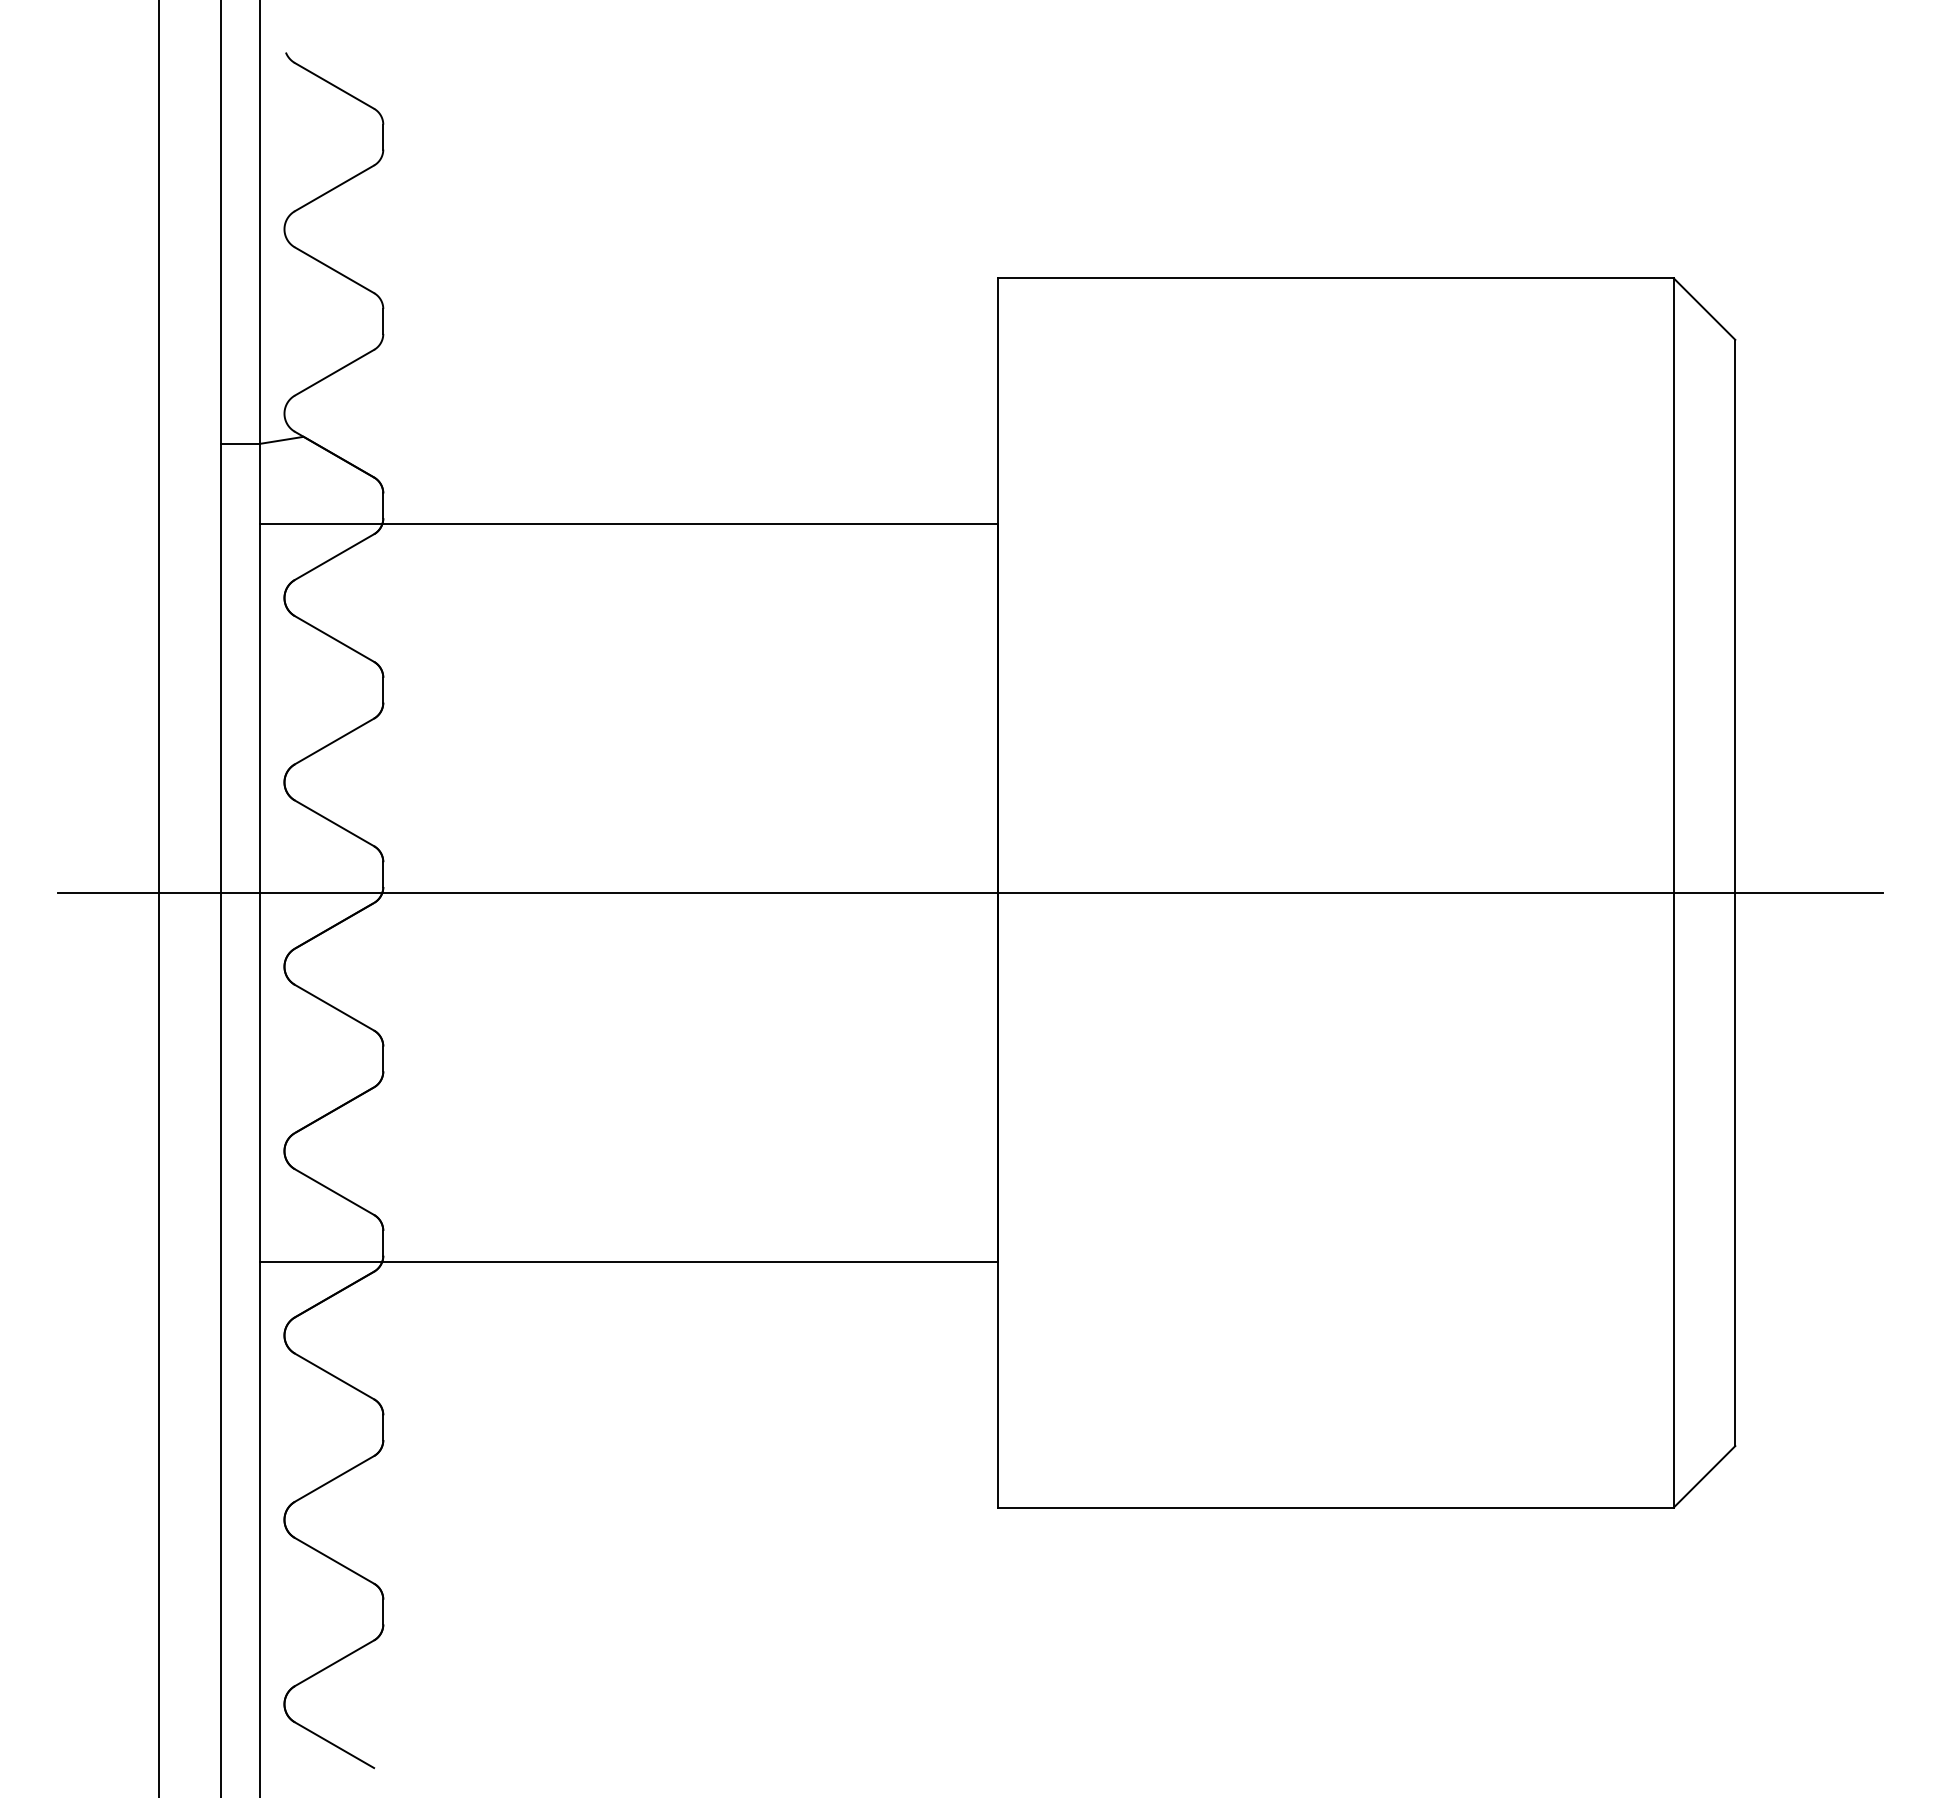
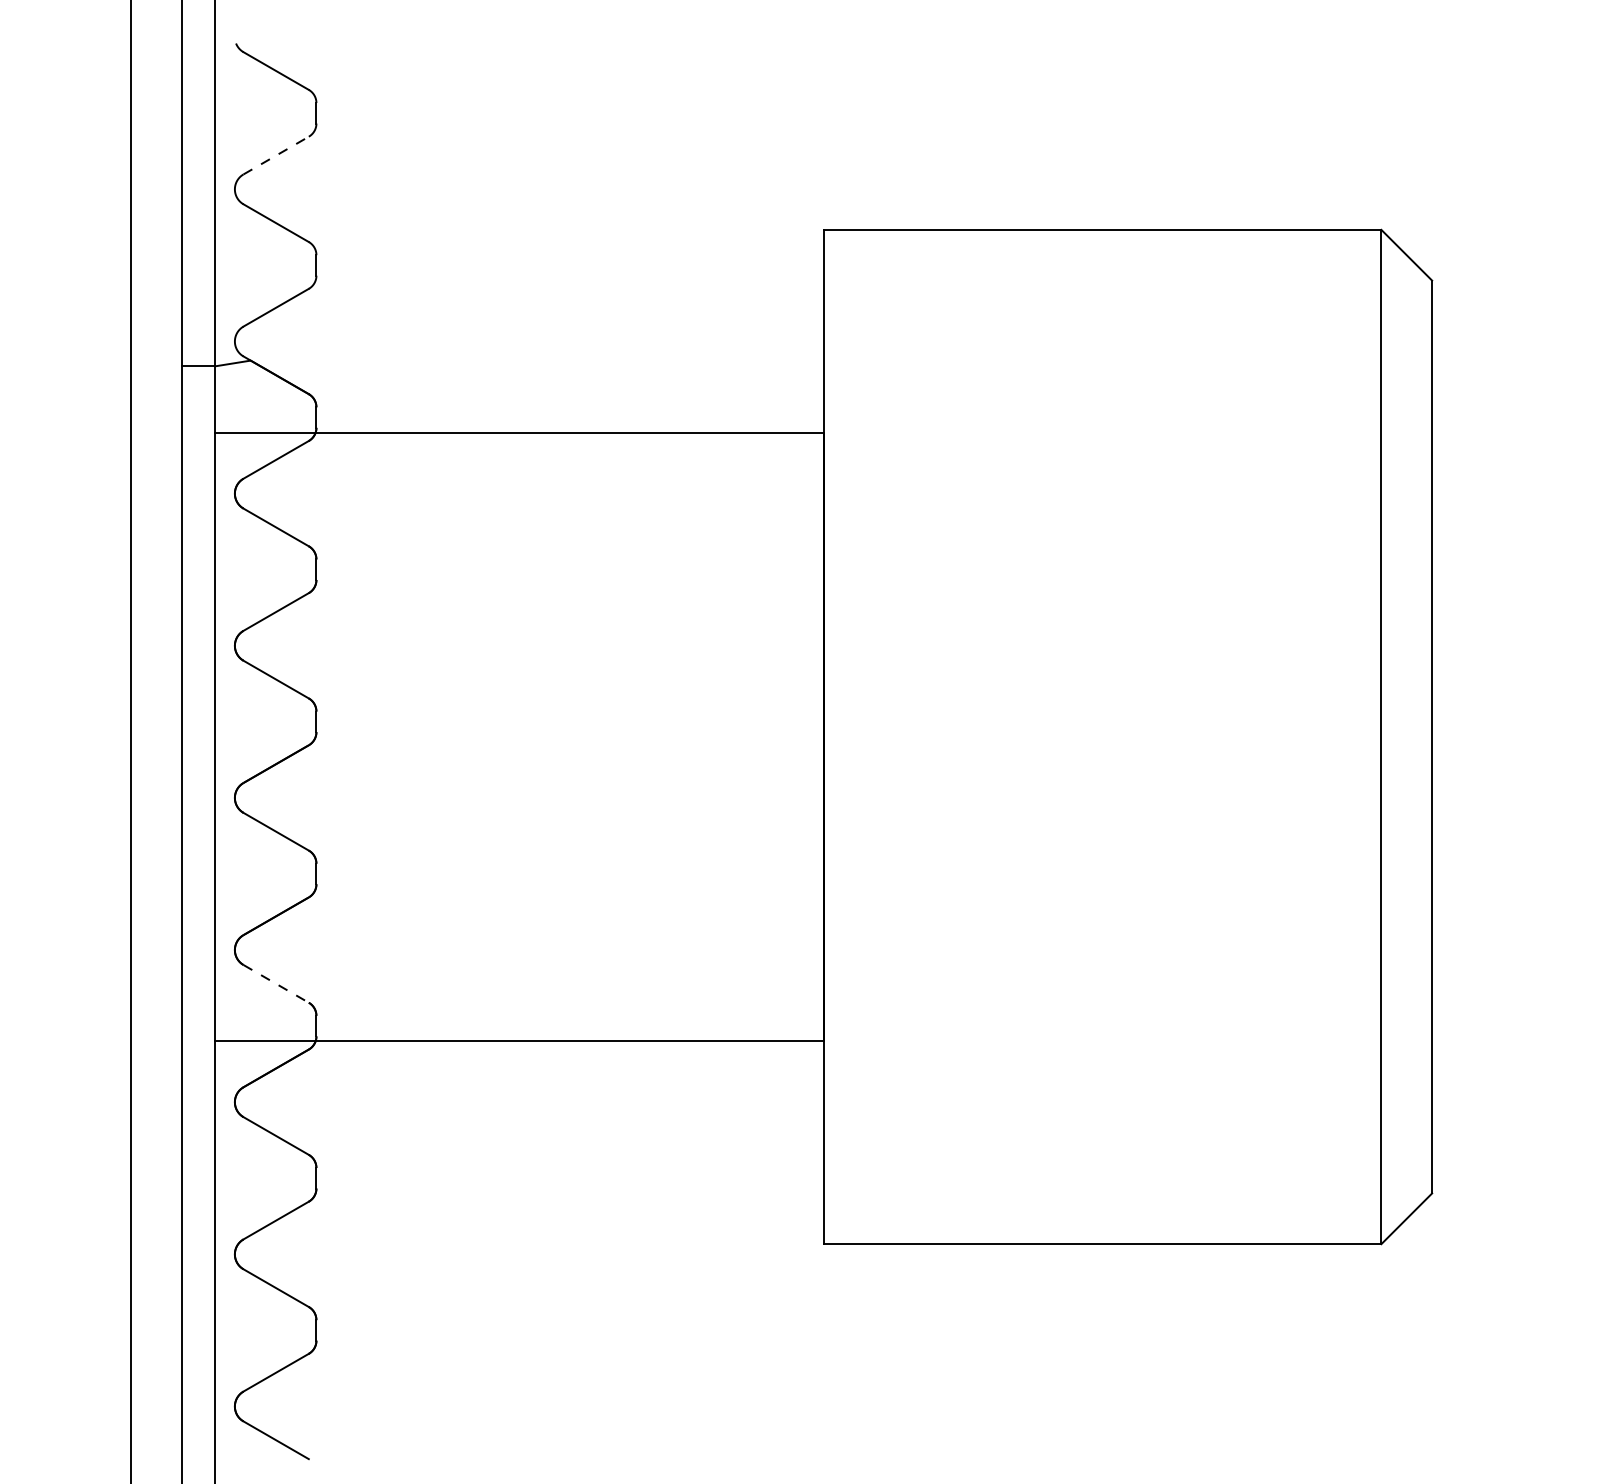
line: (334, 188) -> (276, 155), solid -> dashed
line: (970, 893) -> (801, 737), removed
line: (334, 1192) -> (276, 984), solid -> dashed

